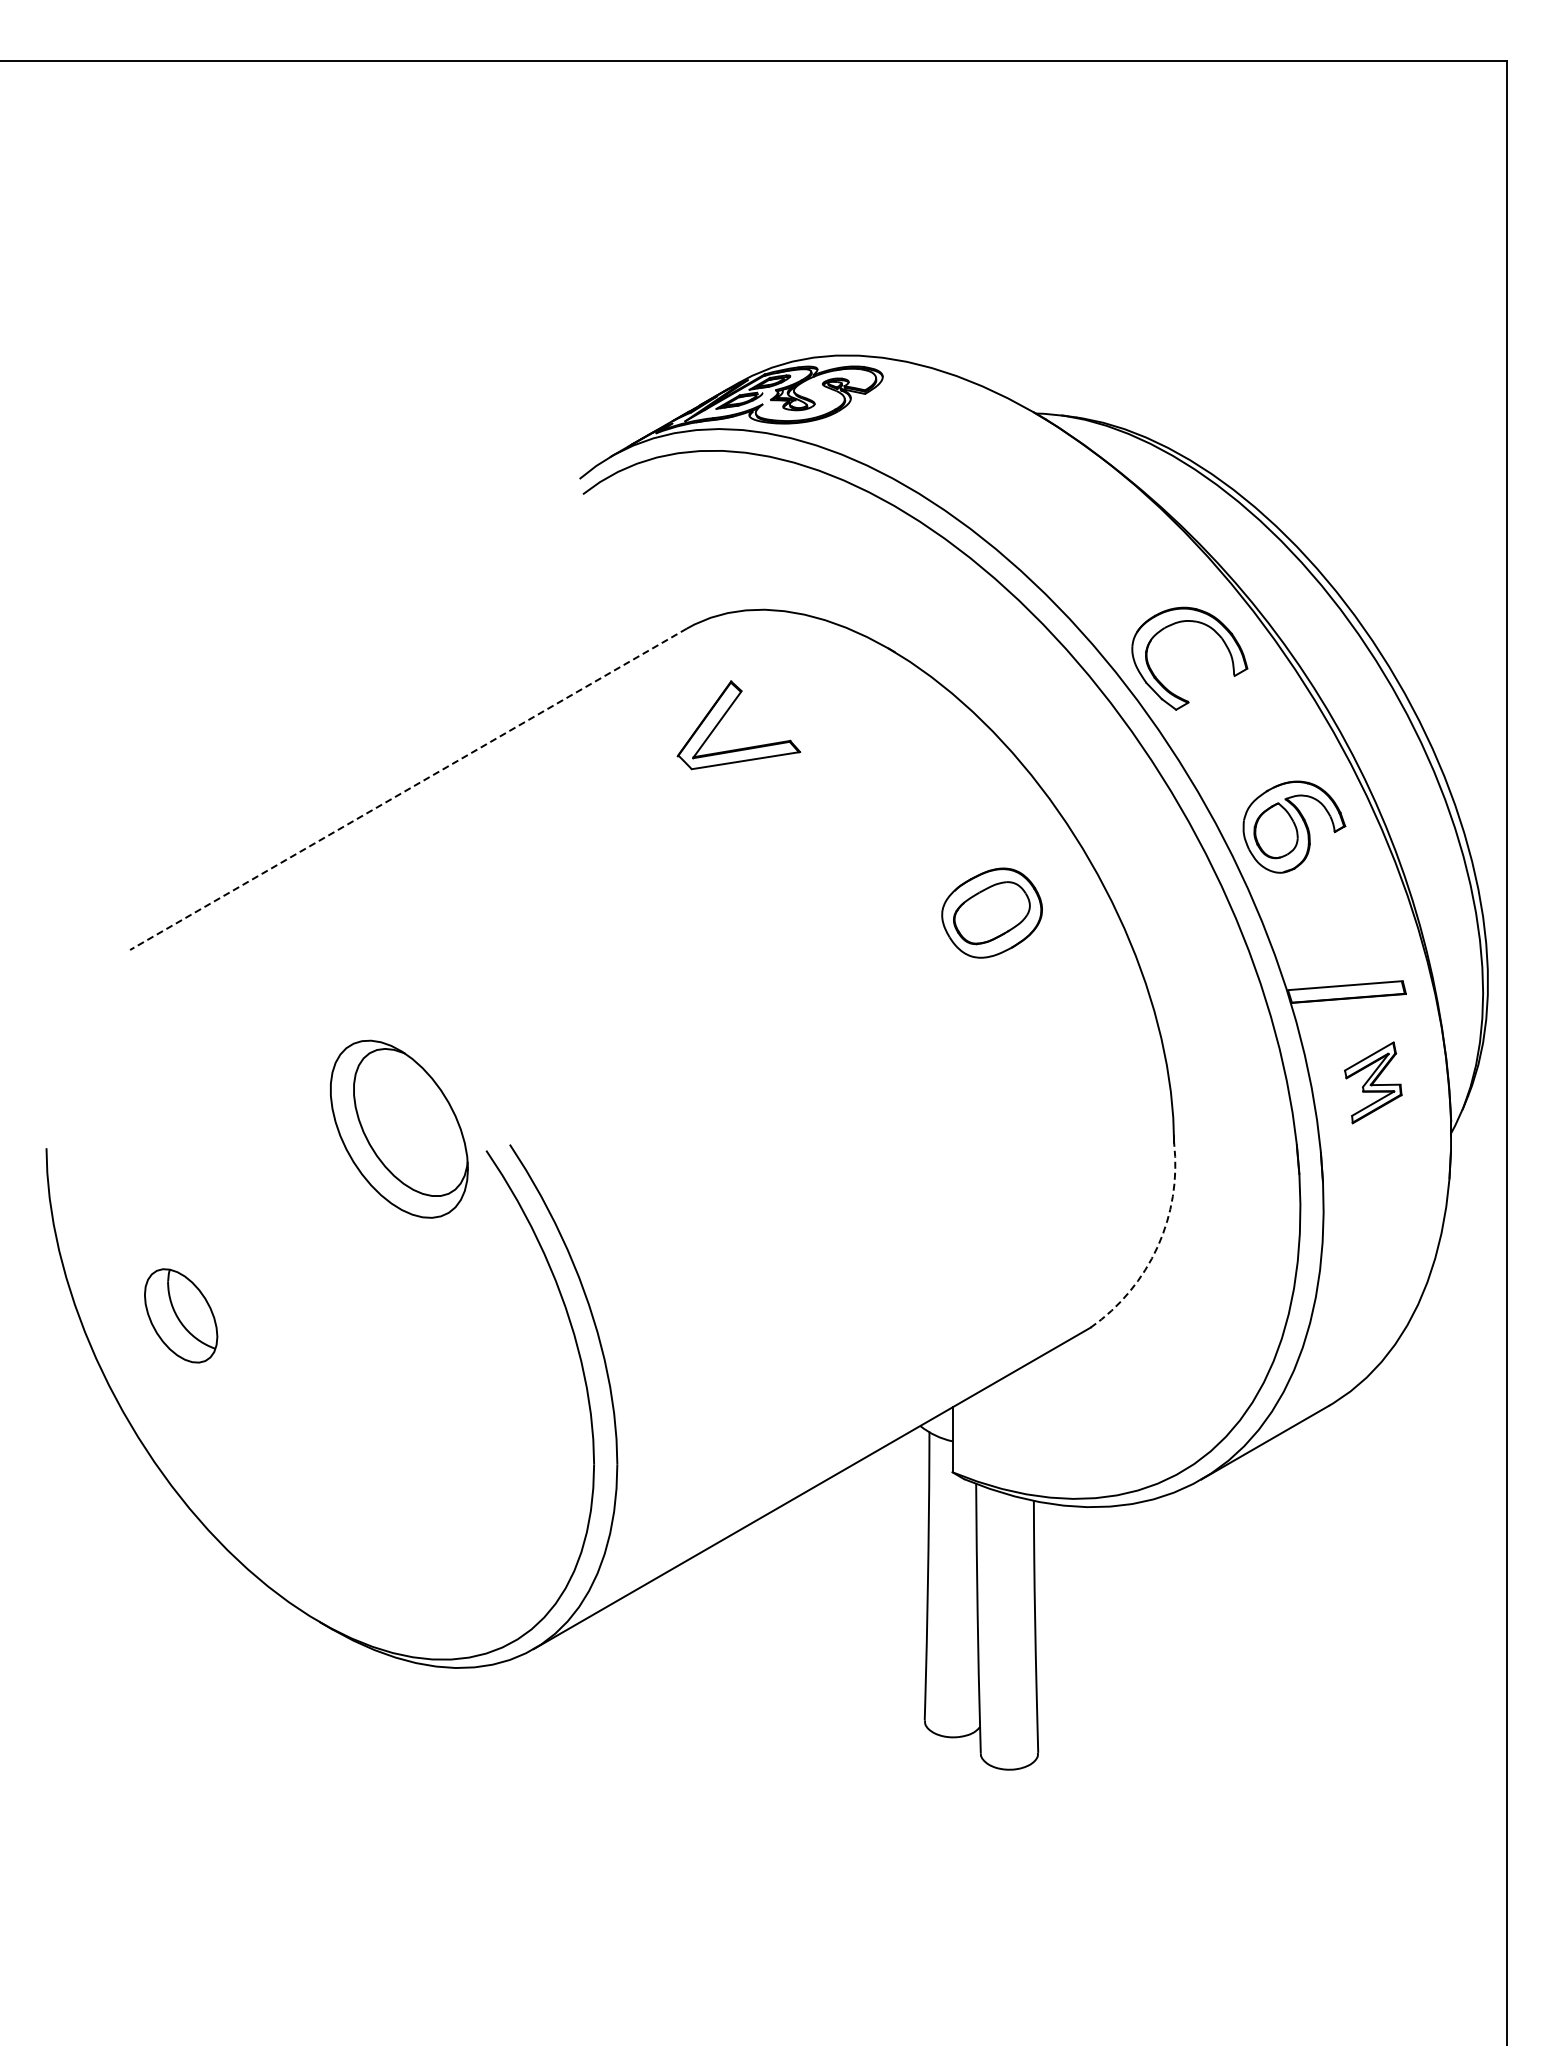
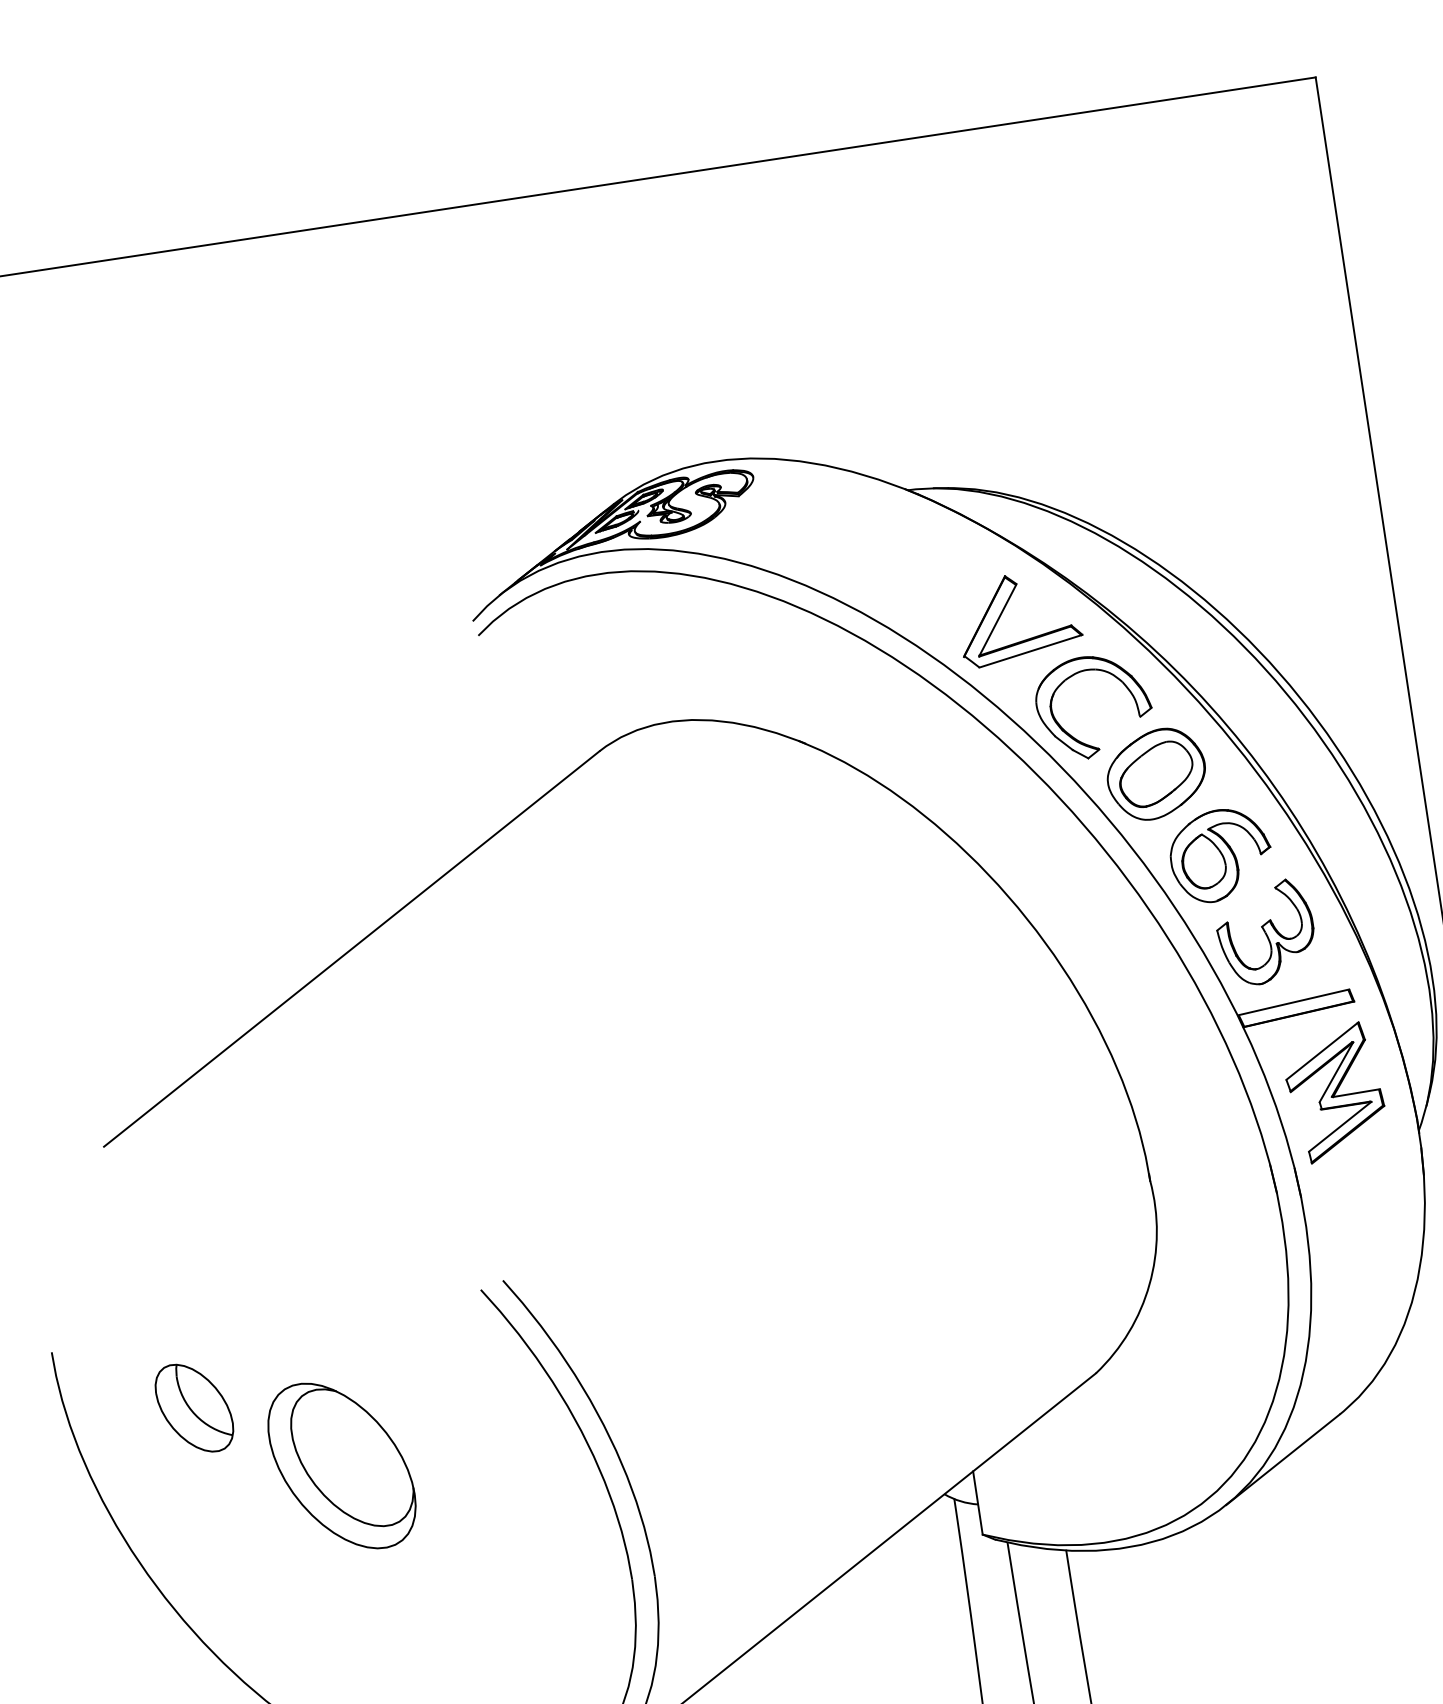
part: (725, 715) -> (1004, 610), moved
line: (408, 789) -> (351, 949), dashed -> solid
part: (1327, 911) -> (1265, 932), added
part: (991, 912) -> (1155, 773), moved
part: (1373, 1082) -> (1335, 1092), size x1.67
part: (399, 1128) -> (342, 1465), moved
arc: (1157, 1246) -> (1149, 1284), dashed -> solid
part: (181, 1315) -> (194, 1407), moved

